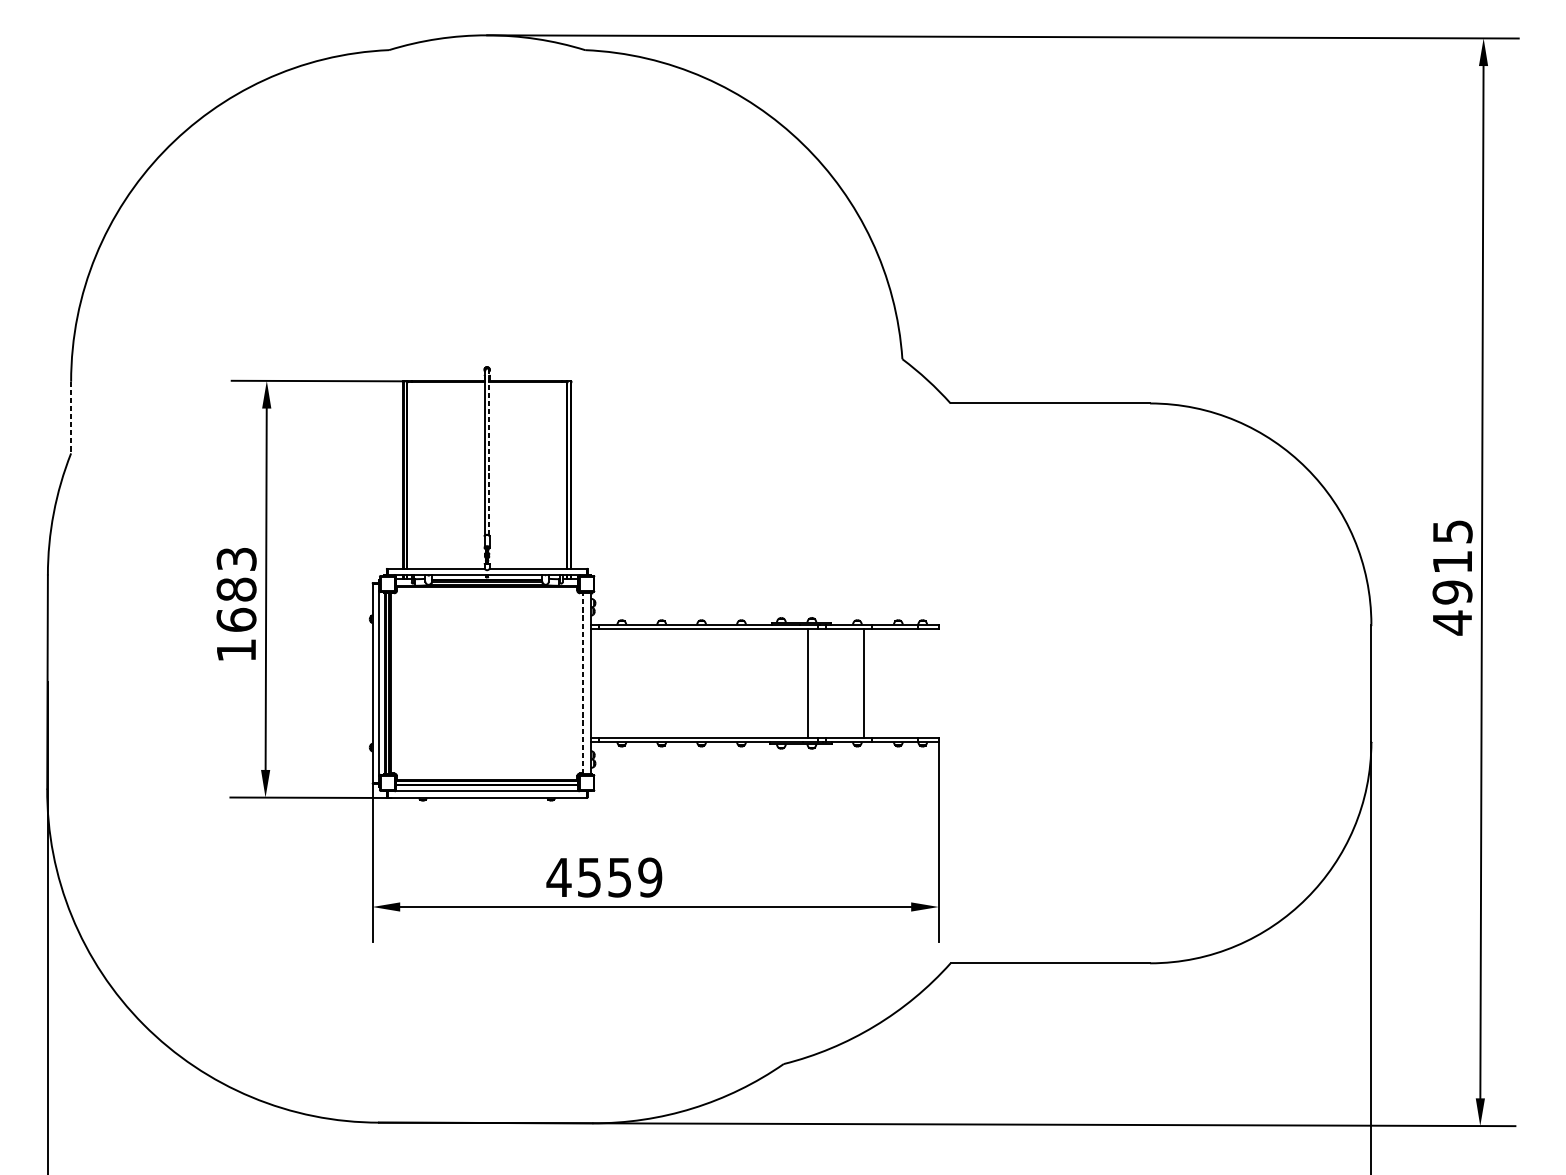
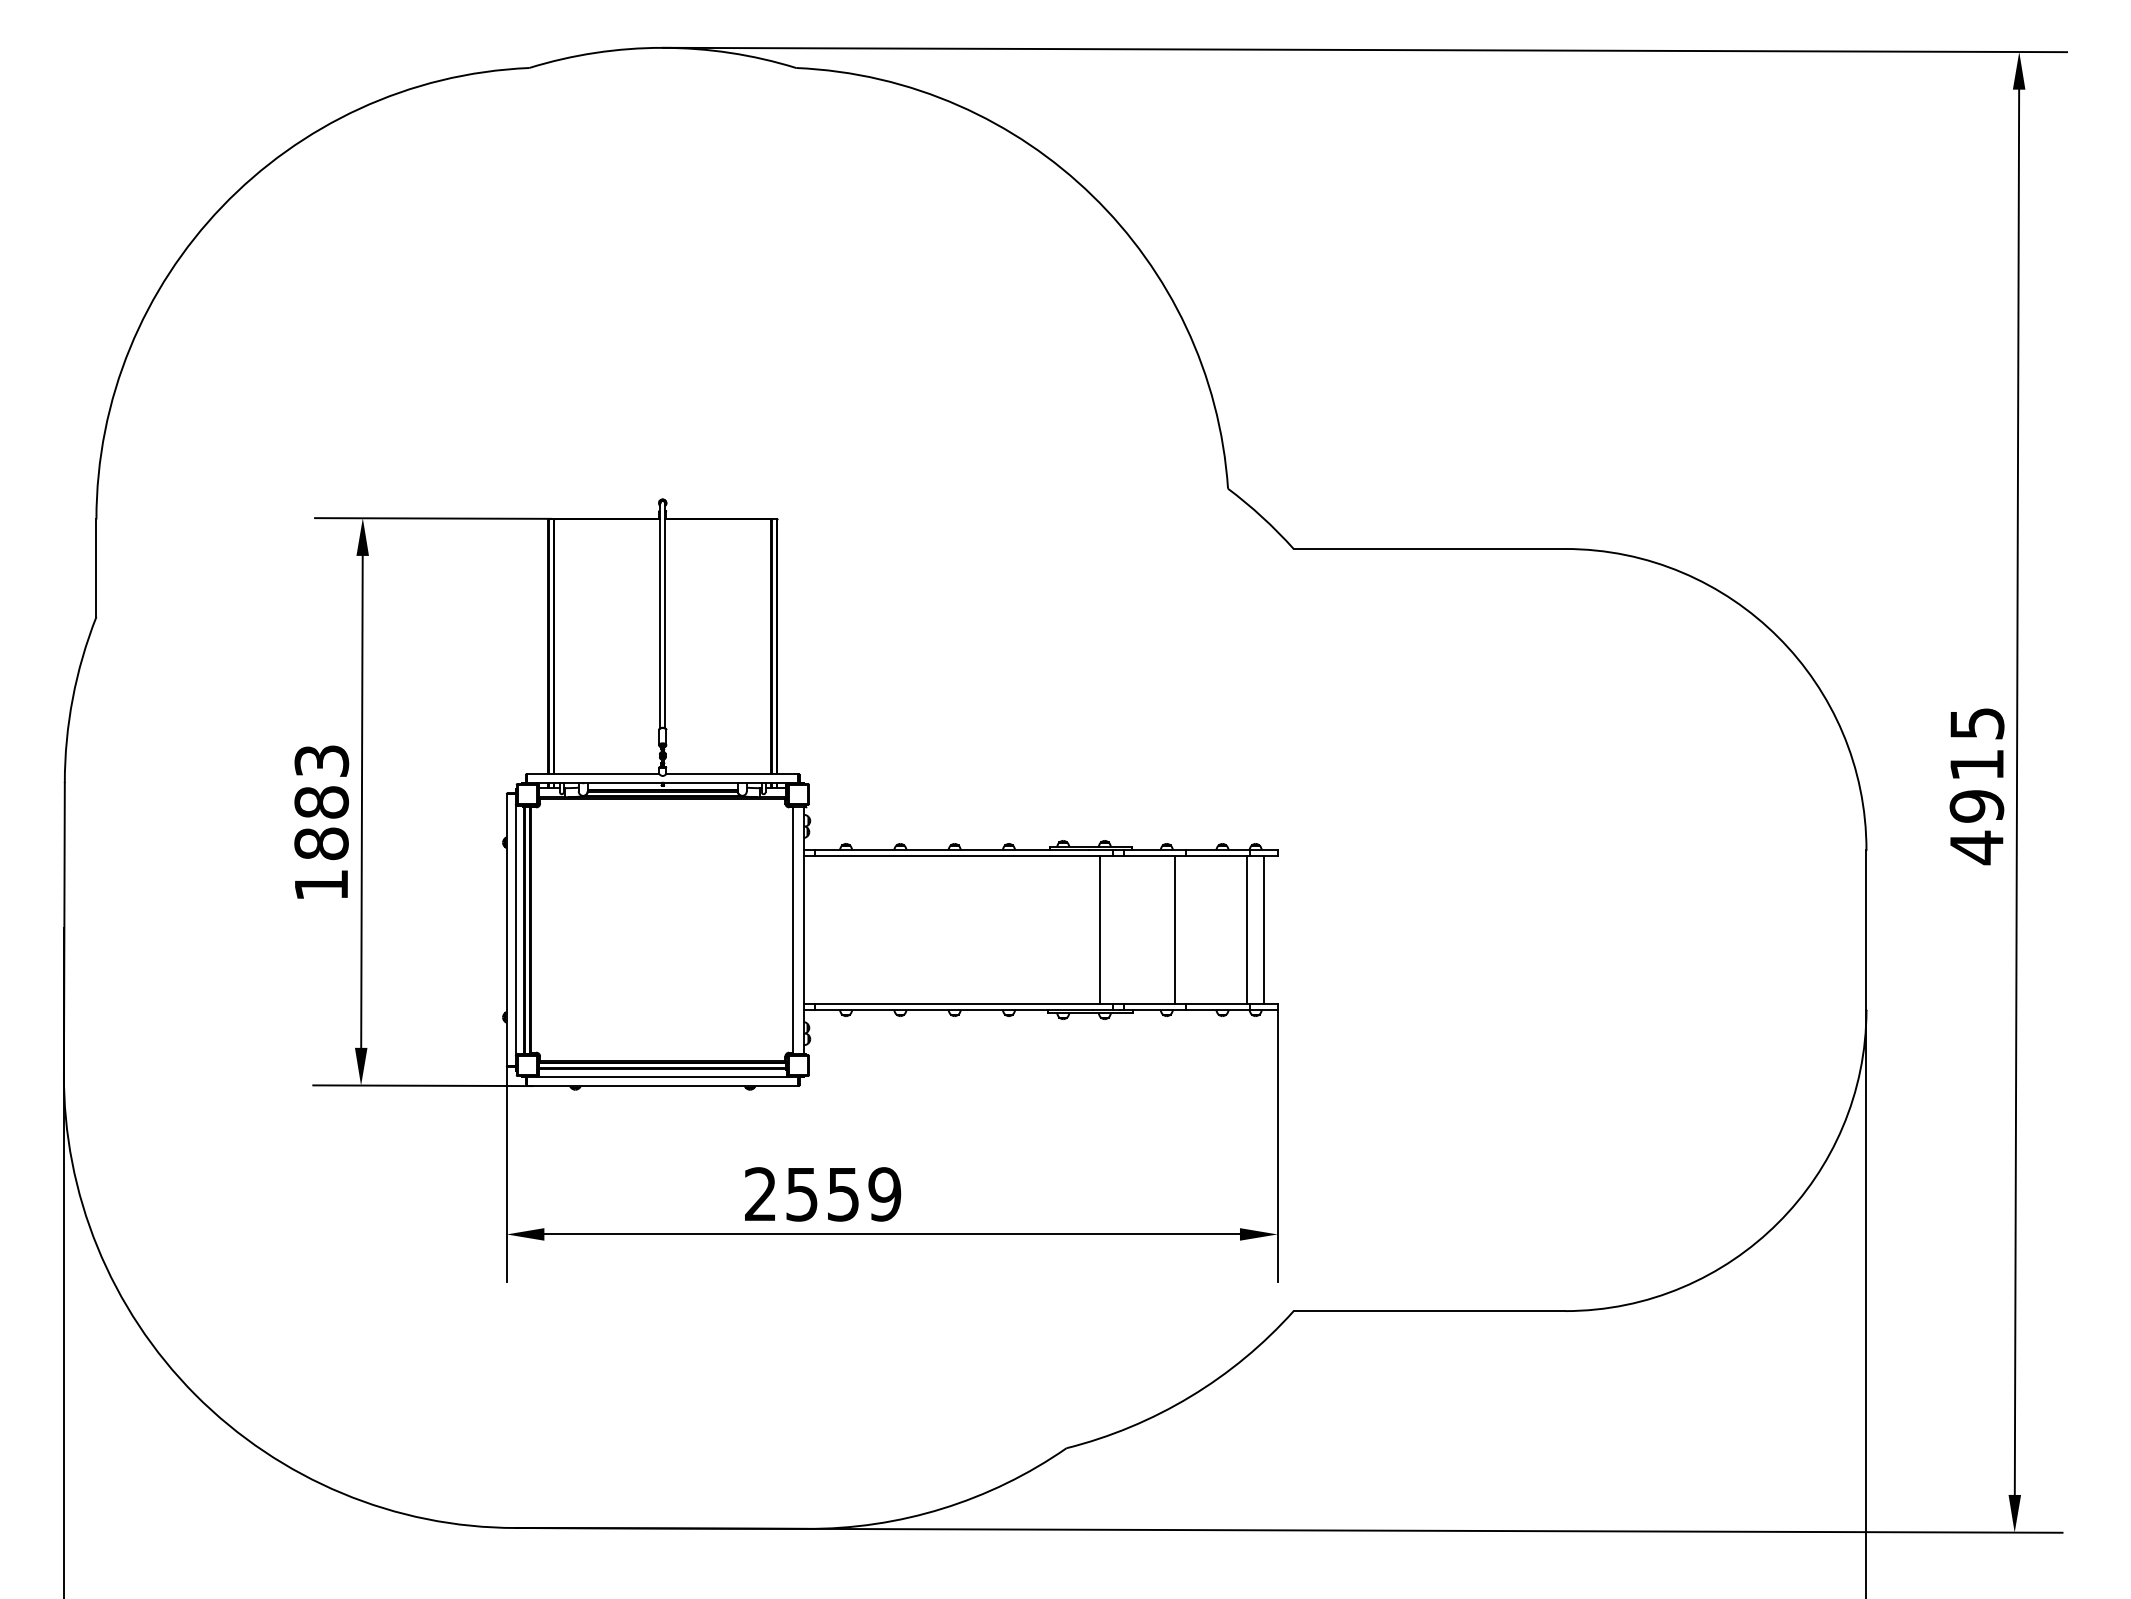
line: (71, 417) -> (96, 568), dashed -> solid
line: (489, 452) -> (665, 615), dashed -> solid
text: (236, 619) -> (321, 843), 1683 -> 1883
line: (915, 682) -> (1246, 929), added
line: (929, 682) -> (1264, 929), added
line: (582, 683) -> (792, 930), dashed -> solid
text: (558, 876) -> (760, 1193), 4559 -> 2559

